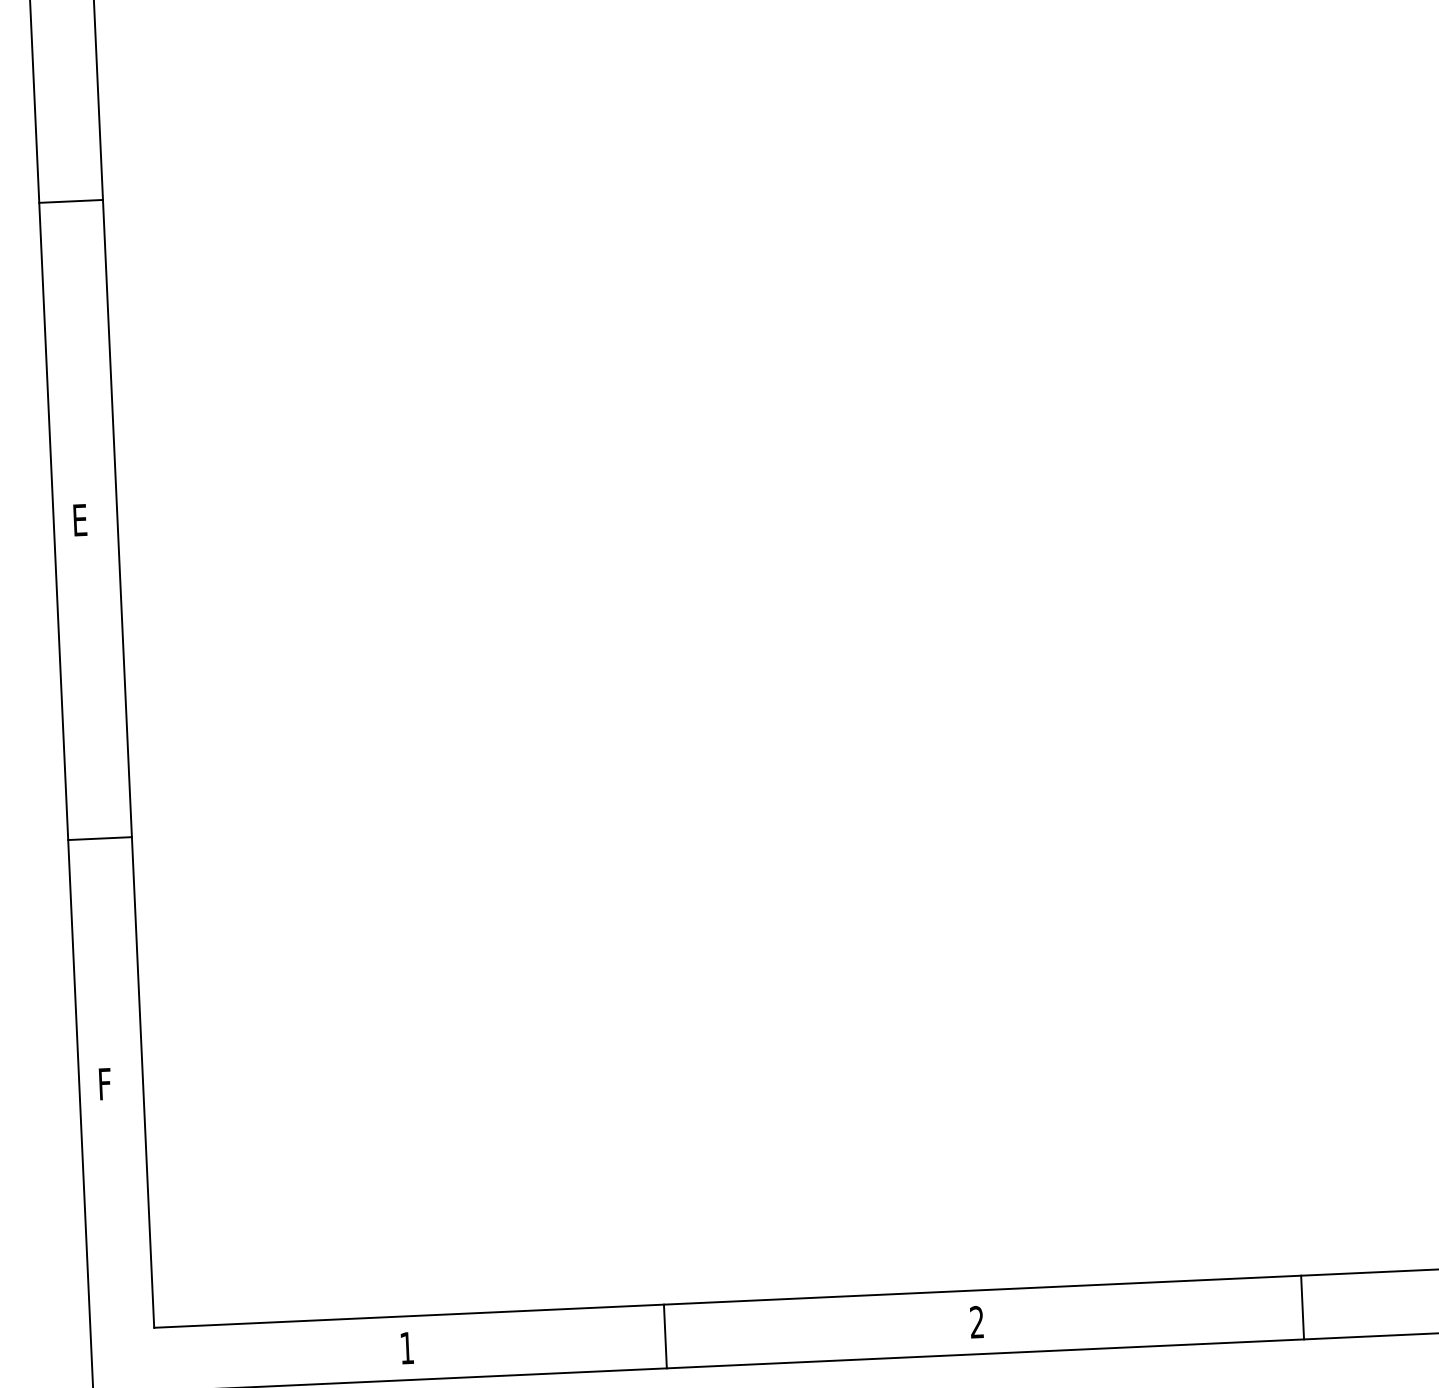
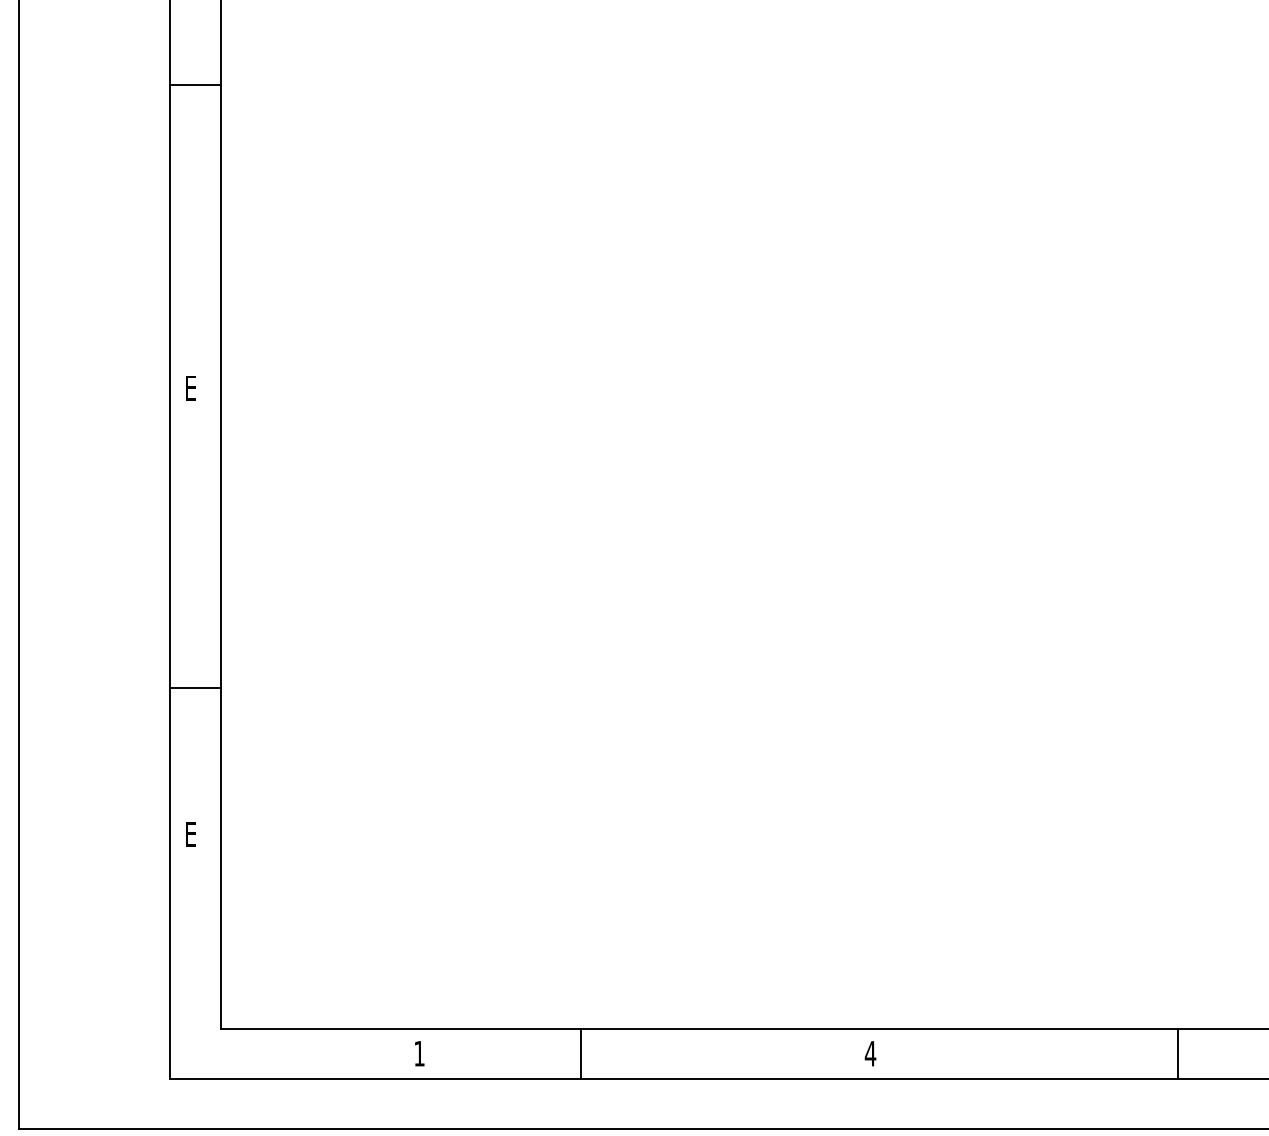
line: (71, 201) -> (195, 85), moved
line: (100, 838) -> (195, 688), moved
text: (106, 1084) -> (191, 834), F -> E
line: (1303, 1307) -> (1178, 1053), moved
text: (976, 1322) -> (870, 1053), 2 -> 4
line: (664, 1336) -> (580, 1053), moved

